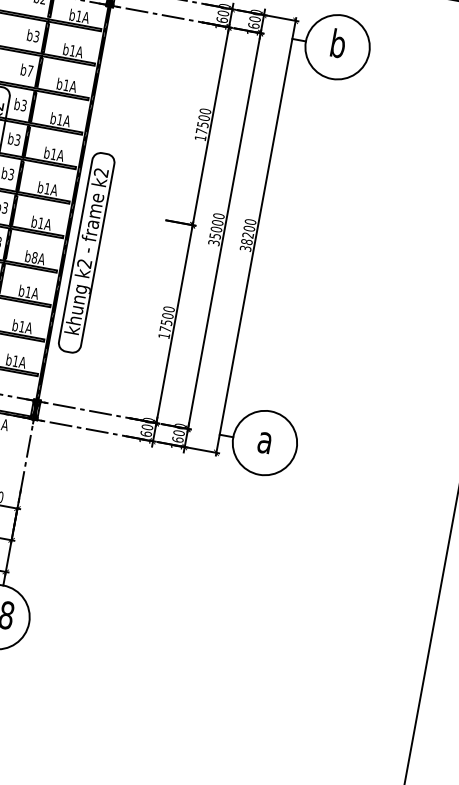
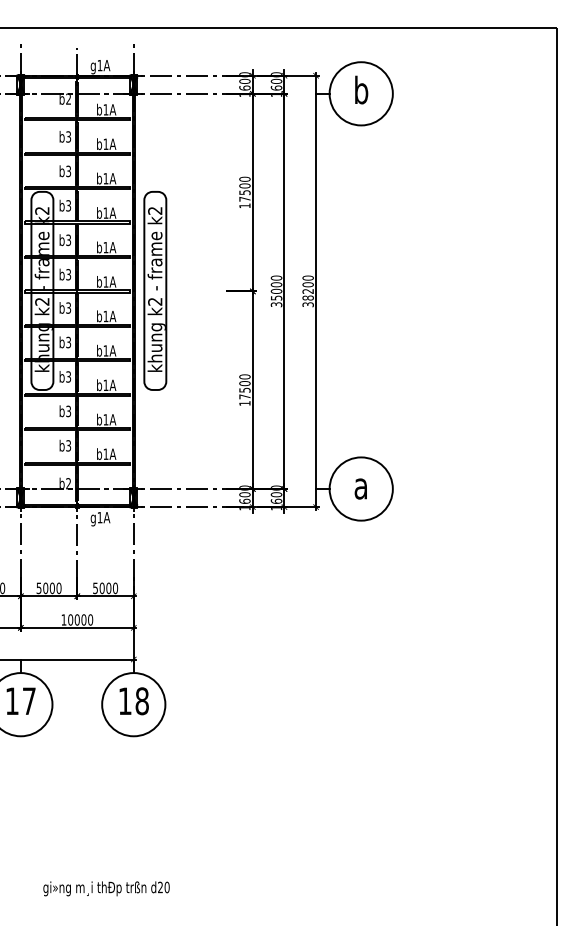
text: (30, 71) -> (68, 171), b7 -> b3
part: (86, 252) -> (155, 290), moved
text: (34, 257) -> (105, 350), b8A -> b1A

